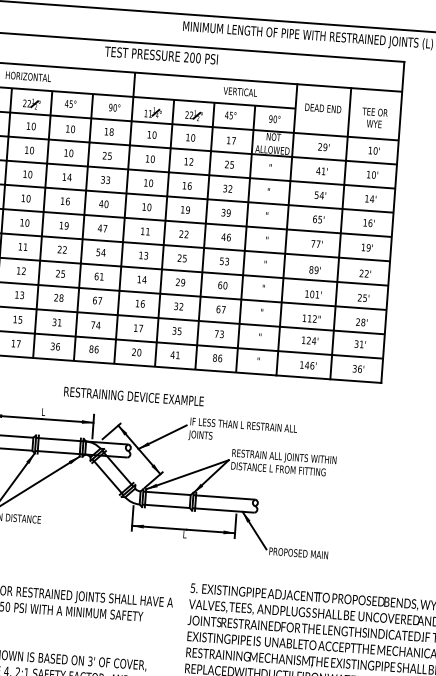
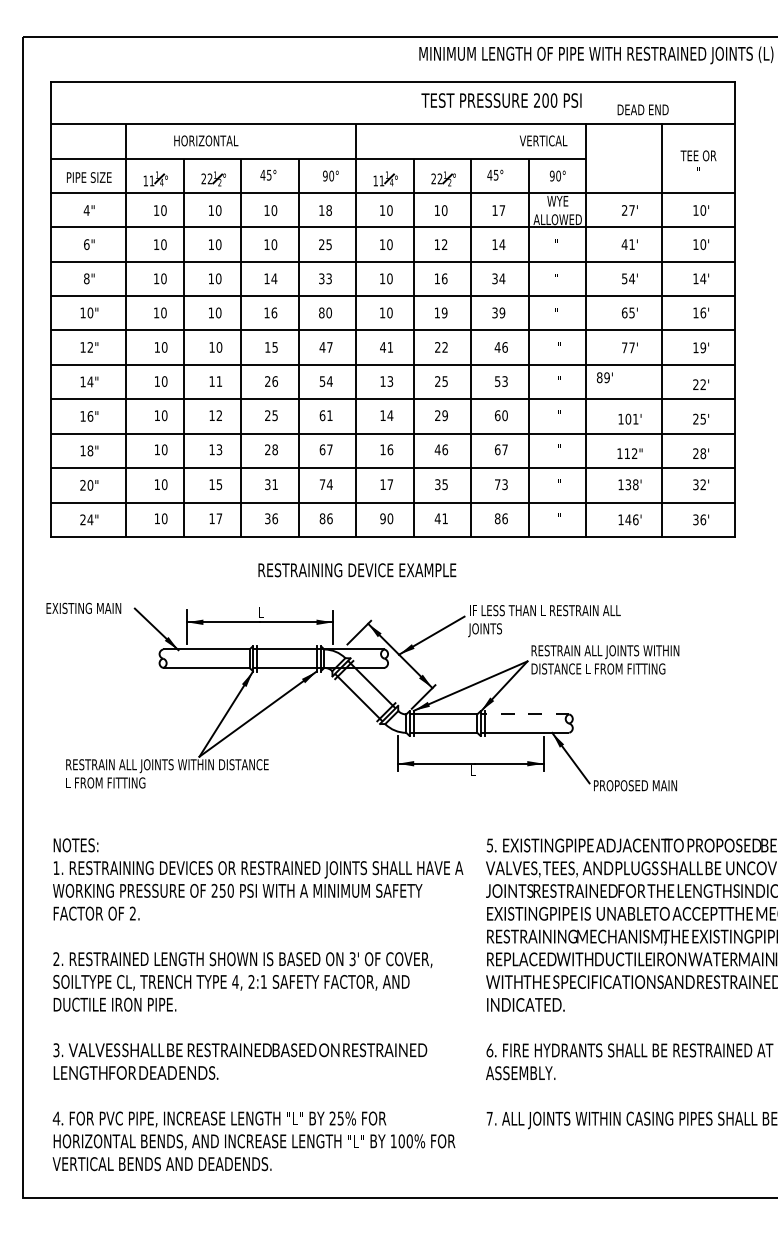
text: (161, 55) -> (501, 100), moved
text: (240, 91) -> (543, 140), moved
text: (322, 108) -> (642, 109), moved
text: (374, 123) -> (698, 172), WYE -> "
text: (273, 136) -> (557, 200), NOT -> WYE
text: (325, 147) -> (631, 210), 29' -> 27'
text: (229, 164) -> (498, 244), 25 -> 14
text: (230, 188) -> (502, 278), 32 -> 34
text: (101, 203) -> (321, 312), 40 -> 80
text: (66, 225) -> (274, 347), 19 -> 15
text: (143, 231) -> (383, 347), 11 -> 41
text: (65, 249) -> (275, 381), 22 -> 26
text: (314, 269) -> (604, 377), moved
text: (178, 306) -> (441, 449), 32 -> 46
text: (311, 340) -> (631, 484), 124' -> 138'
text: (361, 344) -> (702, 484), 31' -> 32'
text: (133, 352) -> (382, 518), 20 -> 90
text: (134, 396) -> (357, 570), moved
line: (224, 497) -> (524, 714), solid -> dashed

